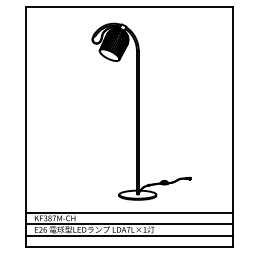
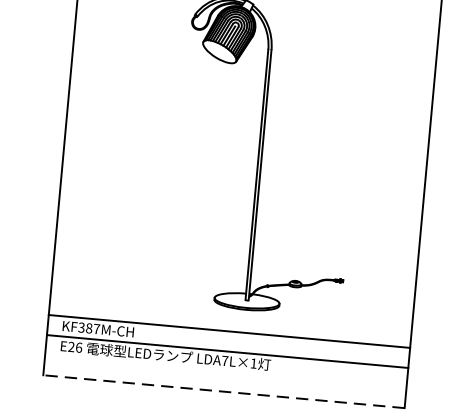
line: (129, 235) -> (225, 370), removed
line: (129, 247) -> (223, 392), solid -> dashed

